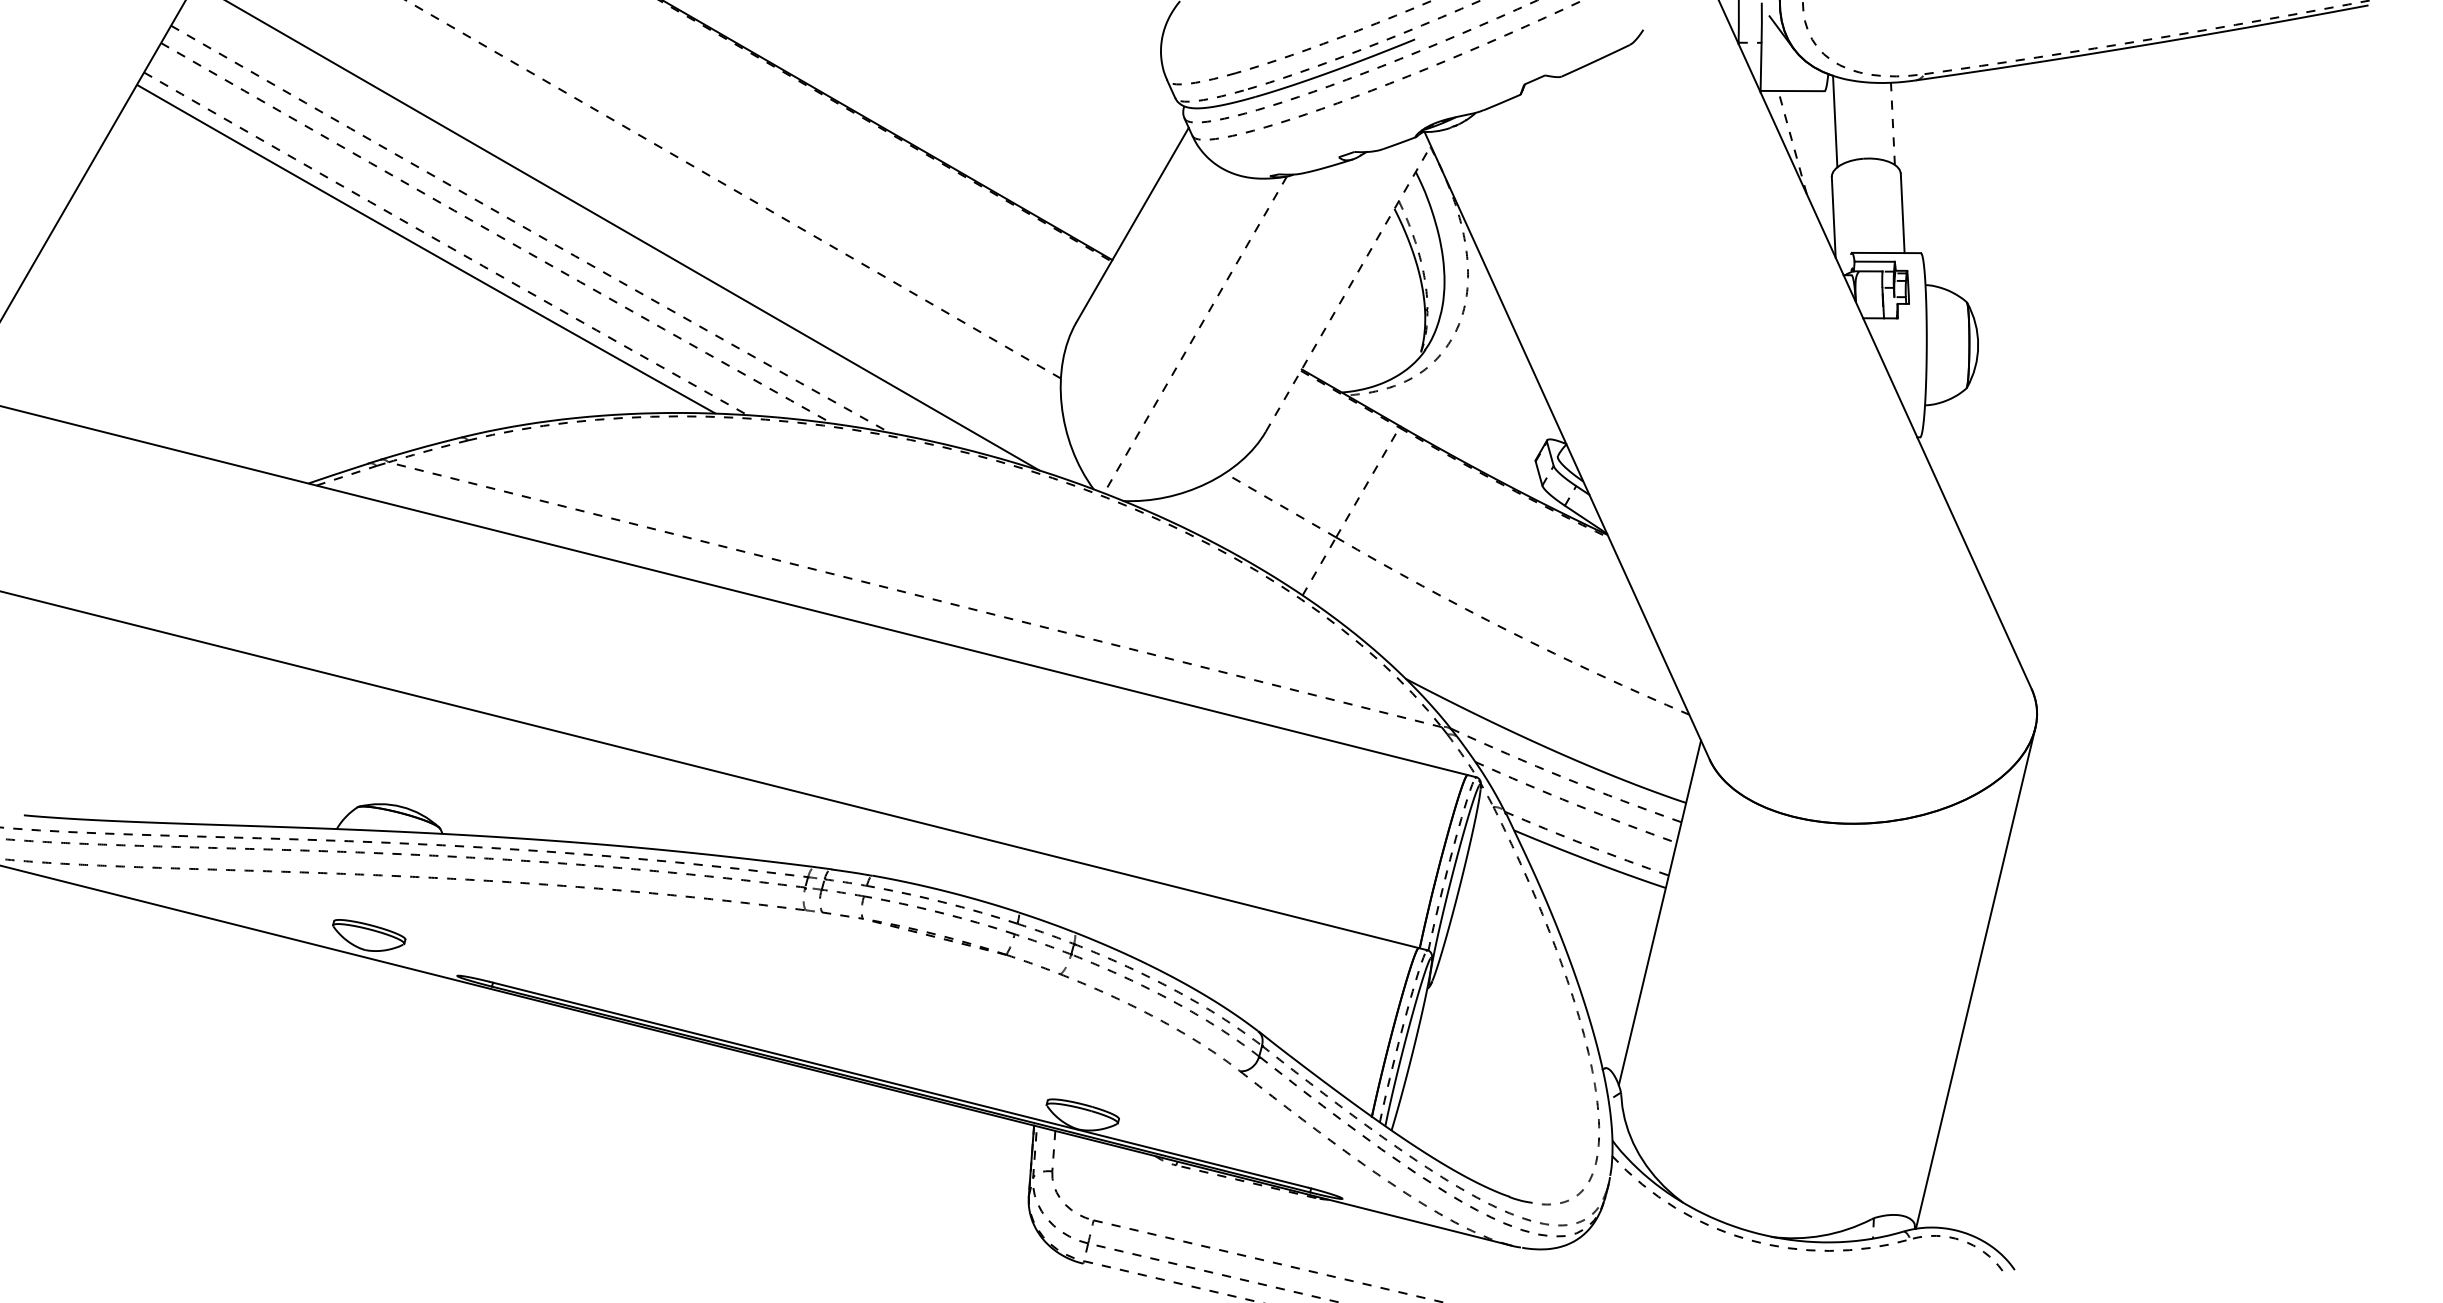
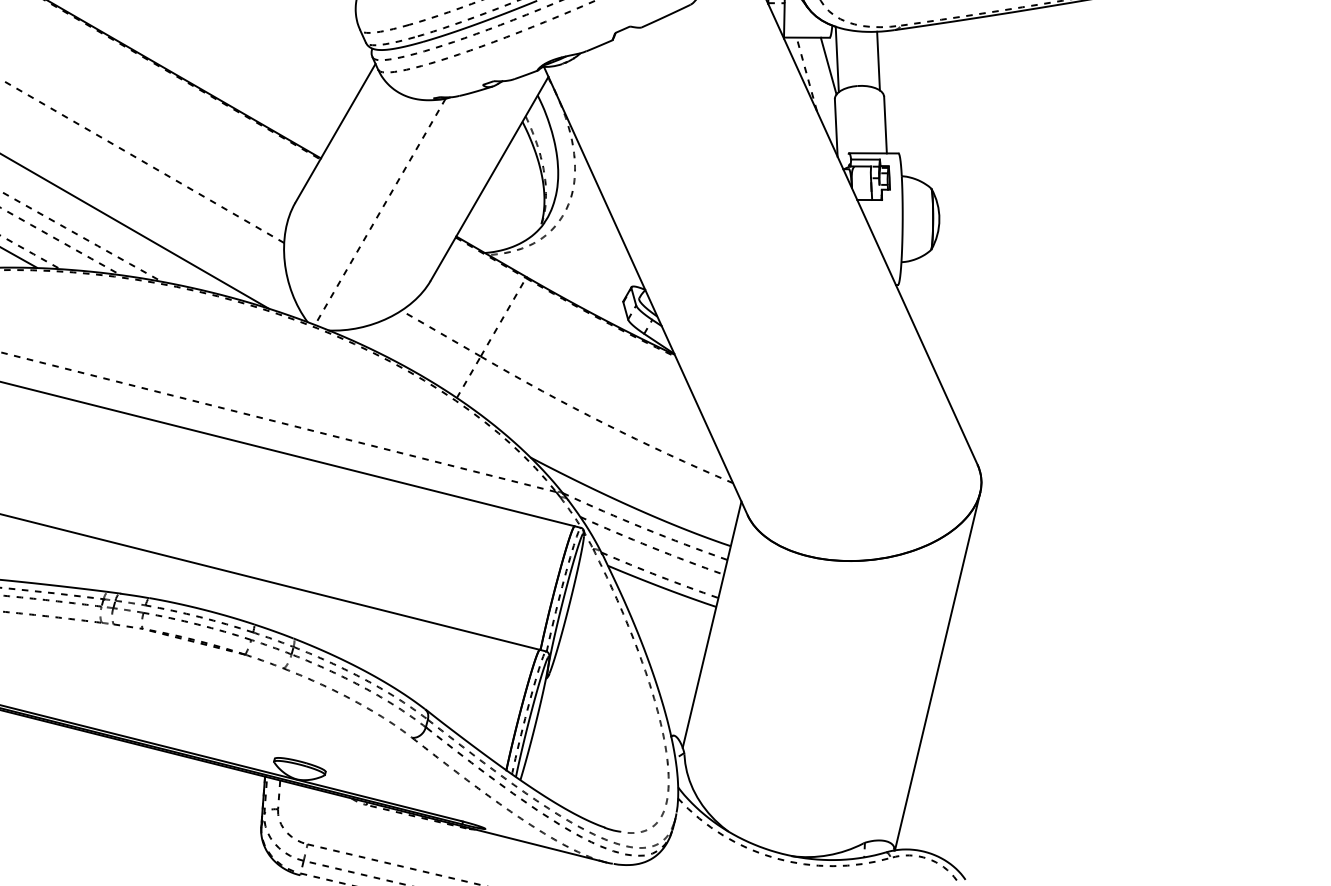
line: (1892, 123) -> (878, 60), dashed -> solid
line: (1823, 130) -> (828, 65), added
line: (1348, 288) -> (489, 178), dashed -> solid

